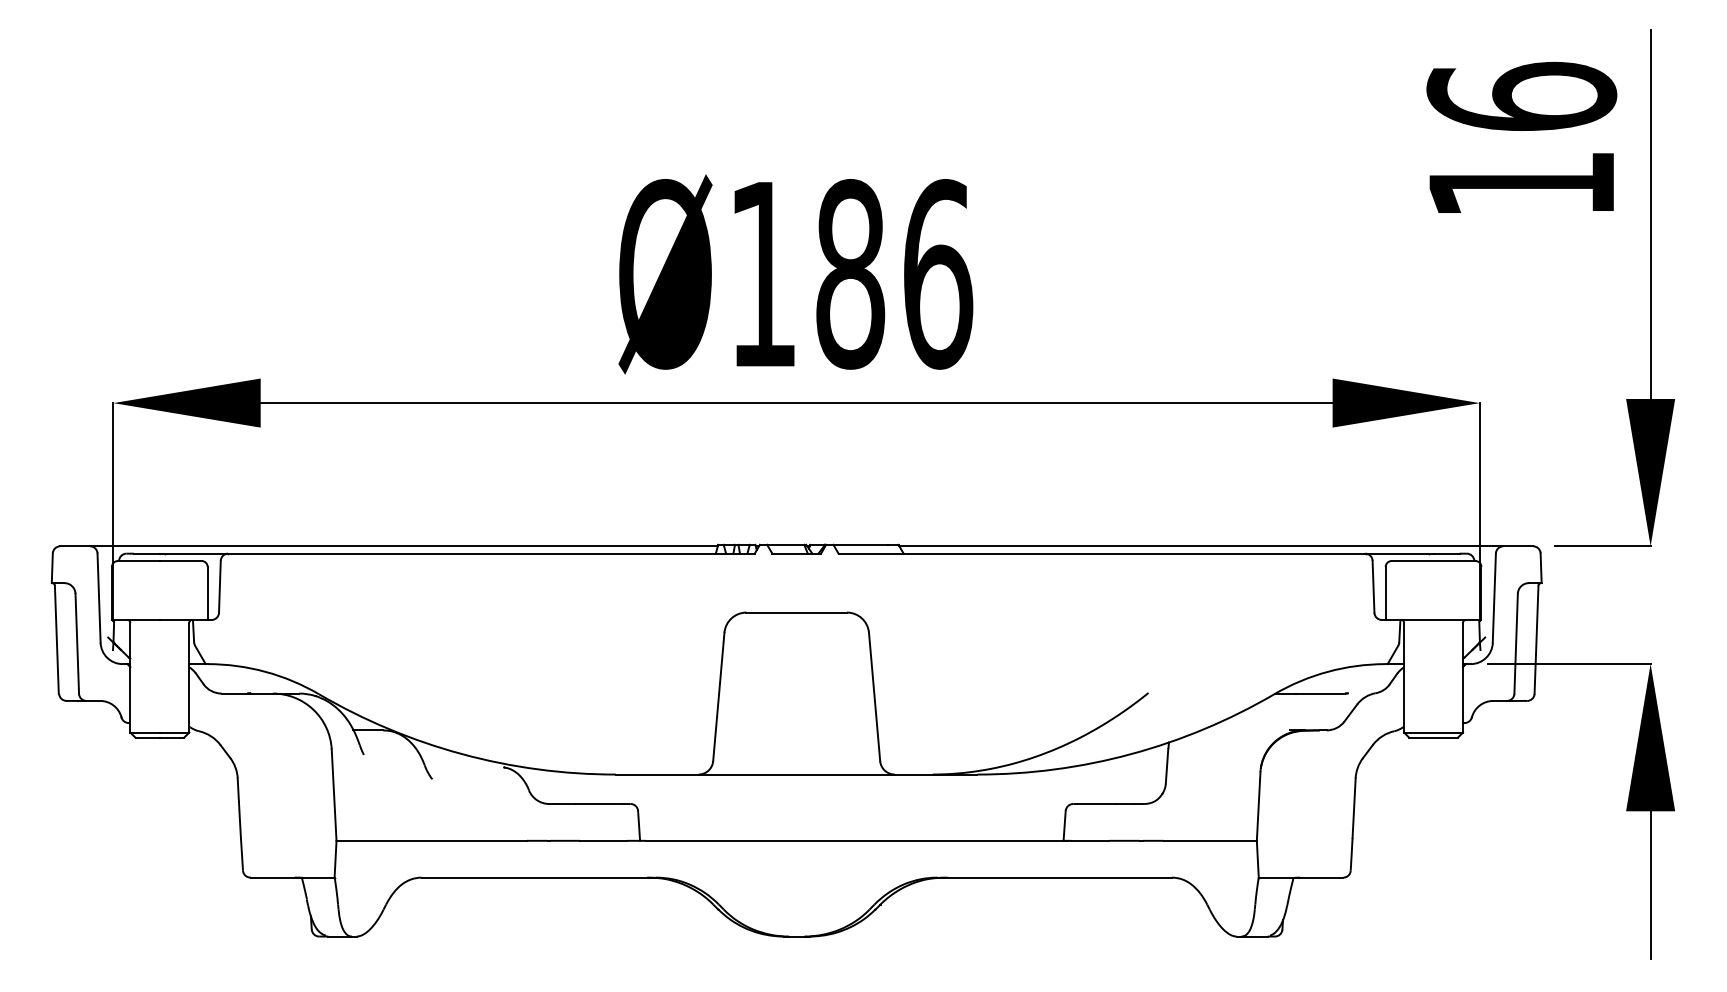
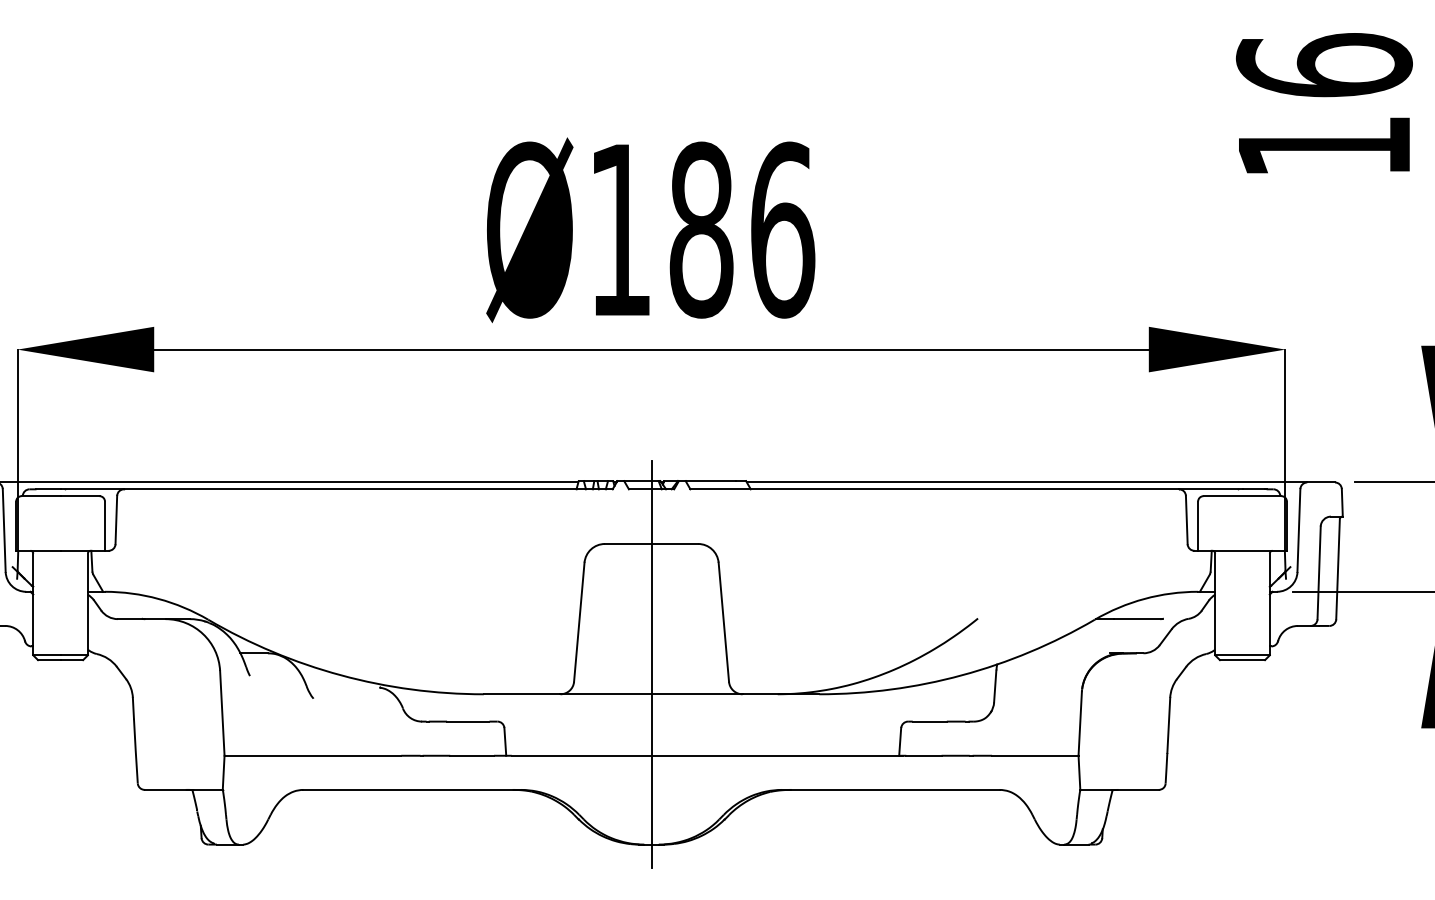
line: (796, 742) -> (651, 664), added

